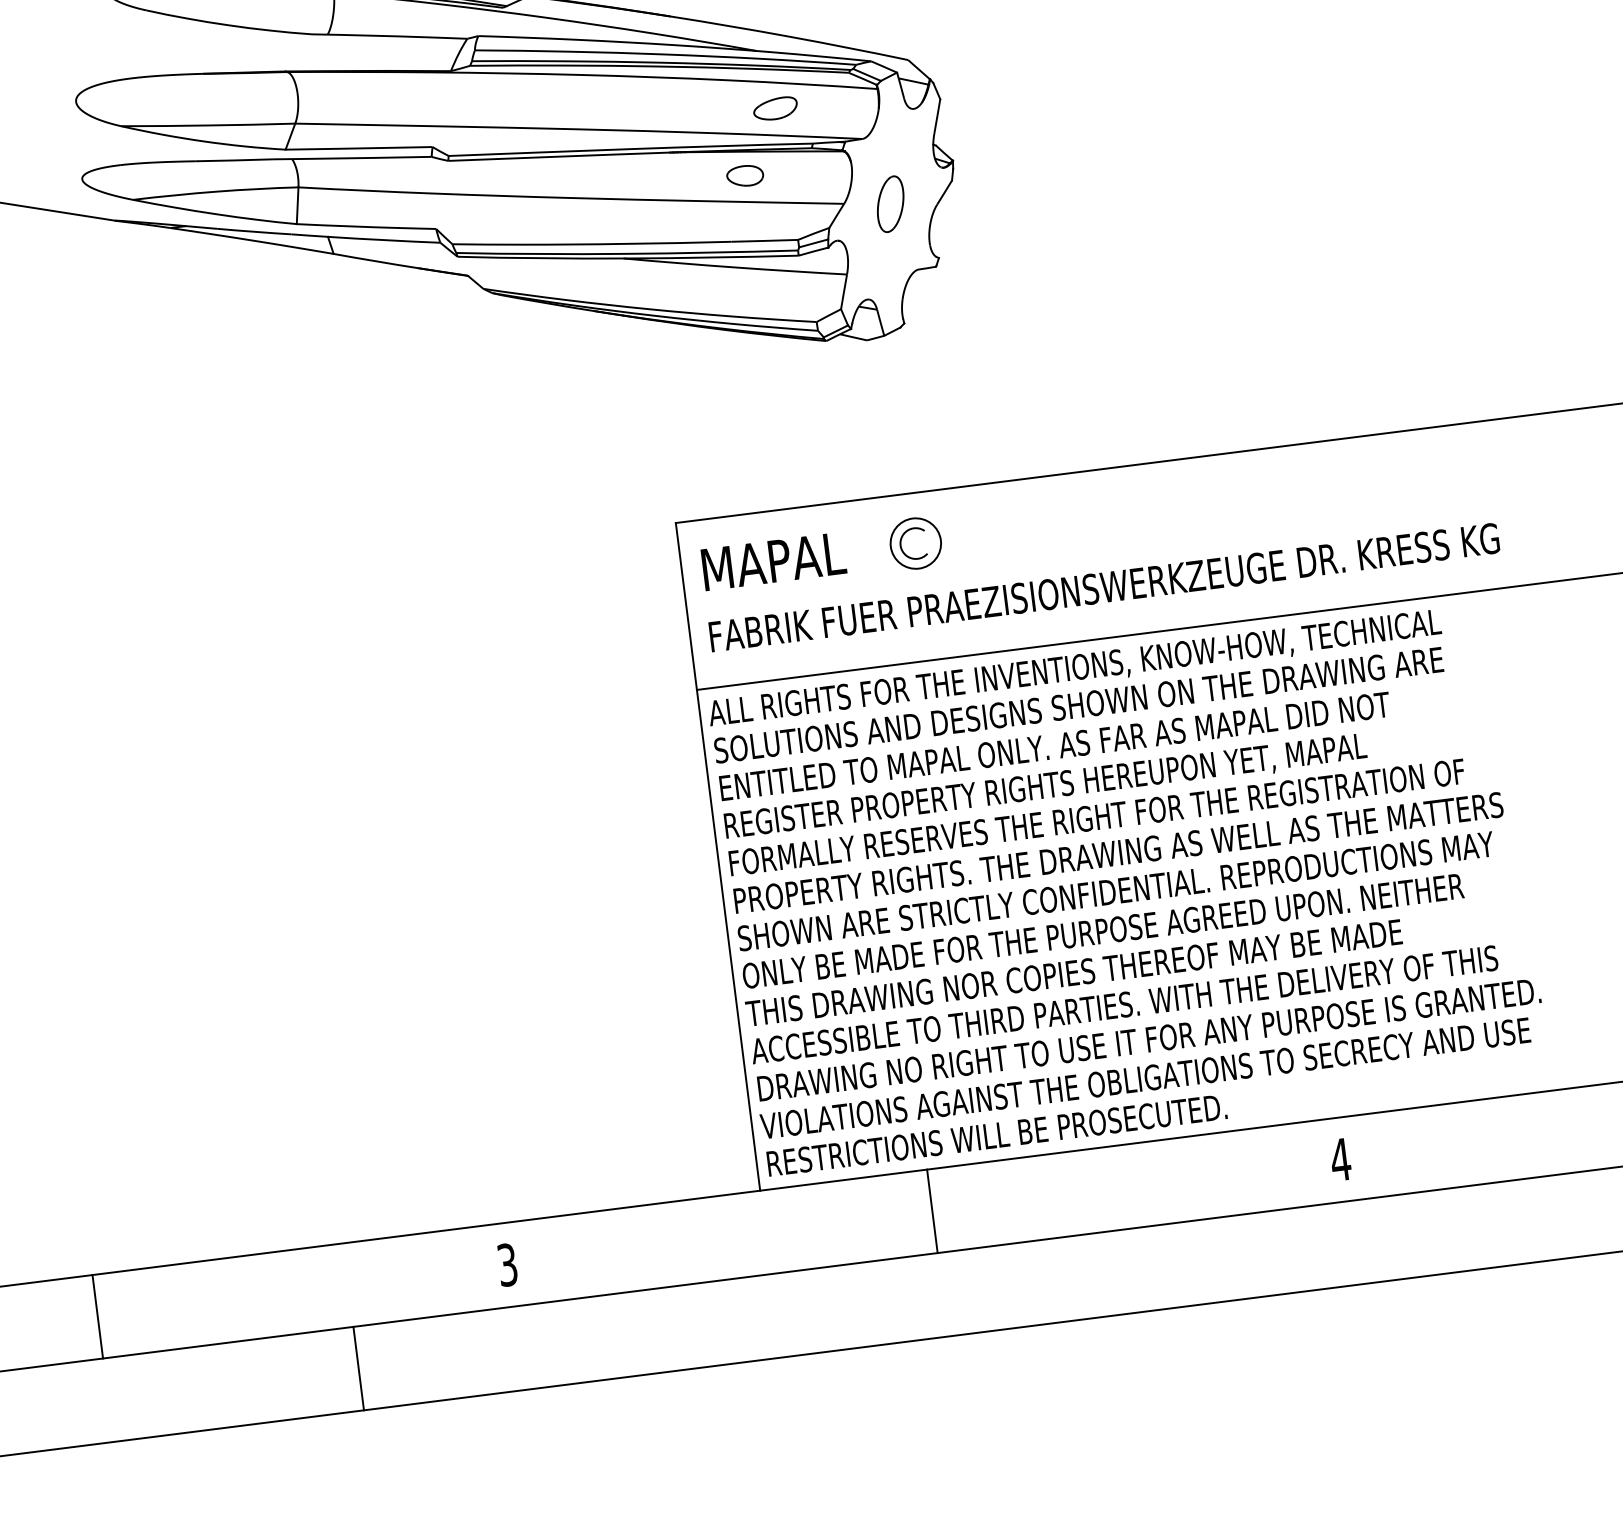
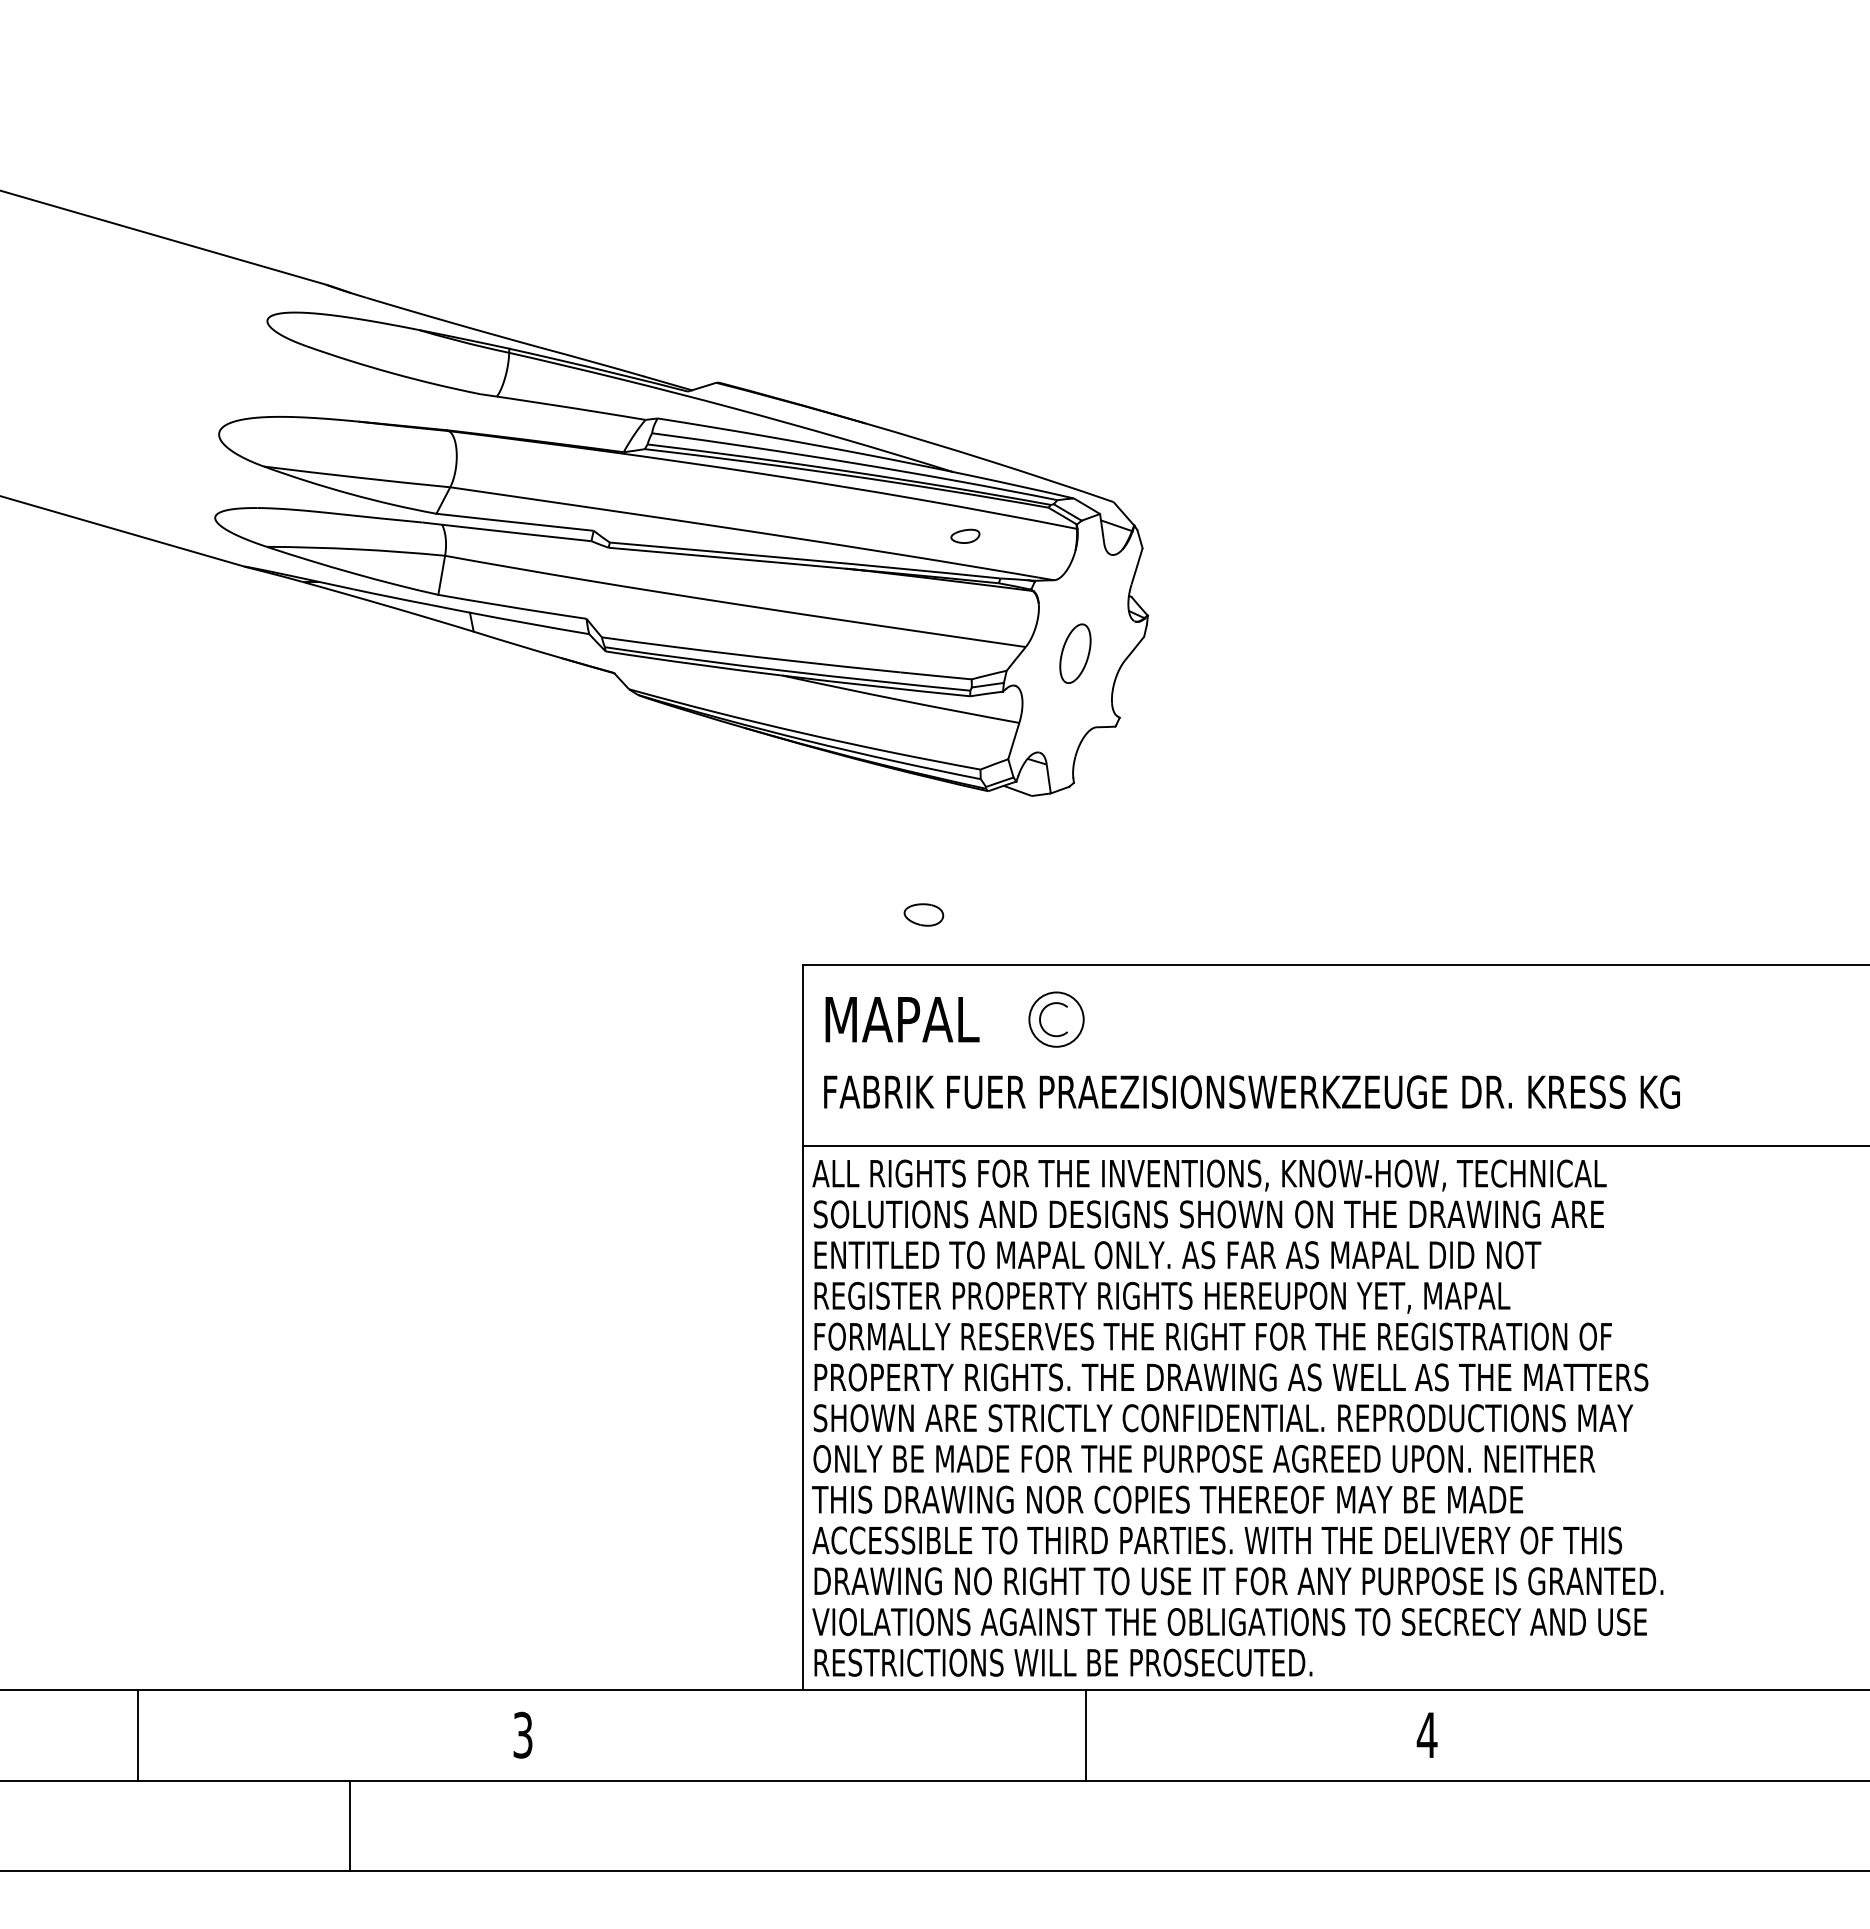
part: (775, 109) -> (965, 536), size x0.6
part: (744, 175) -> (923, 914), moved
line: (932, 1210) -> (1086, 1734), moved
line: (97, 1316) -> (138, 1734), moved

